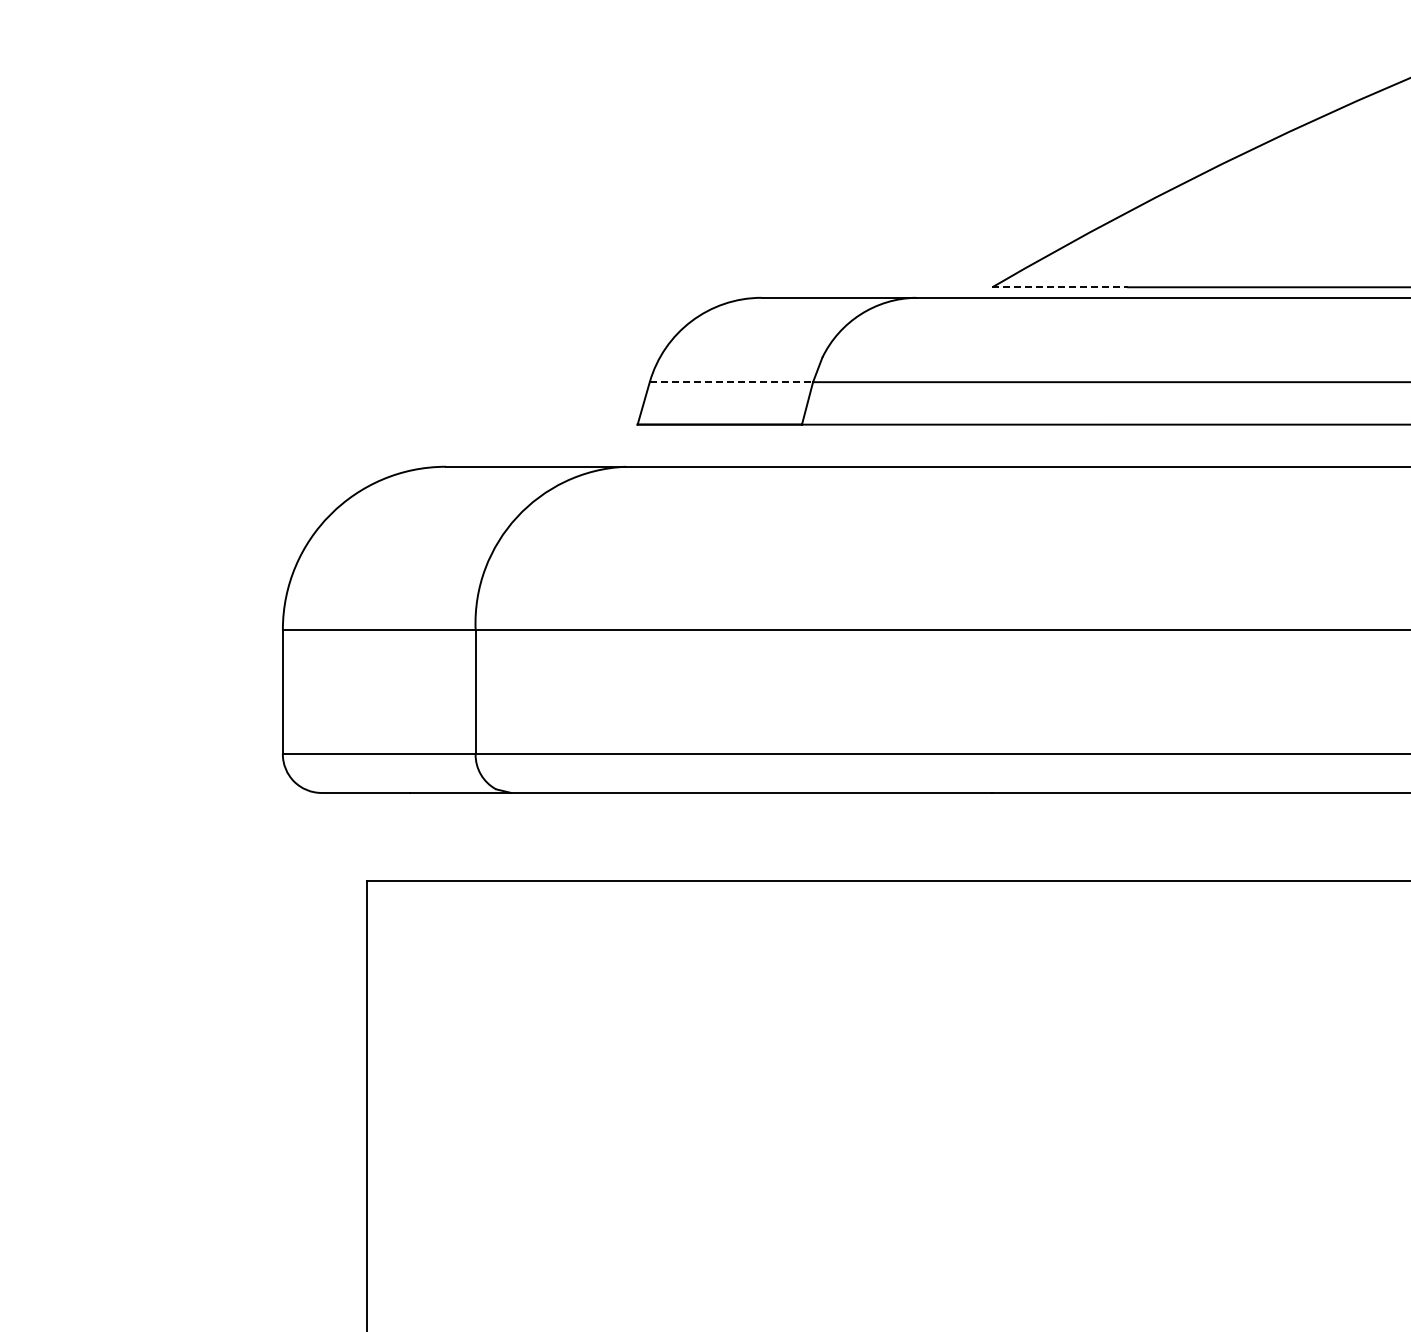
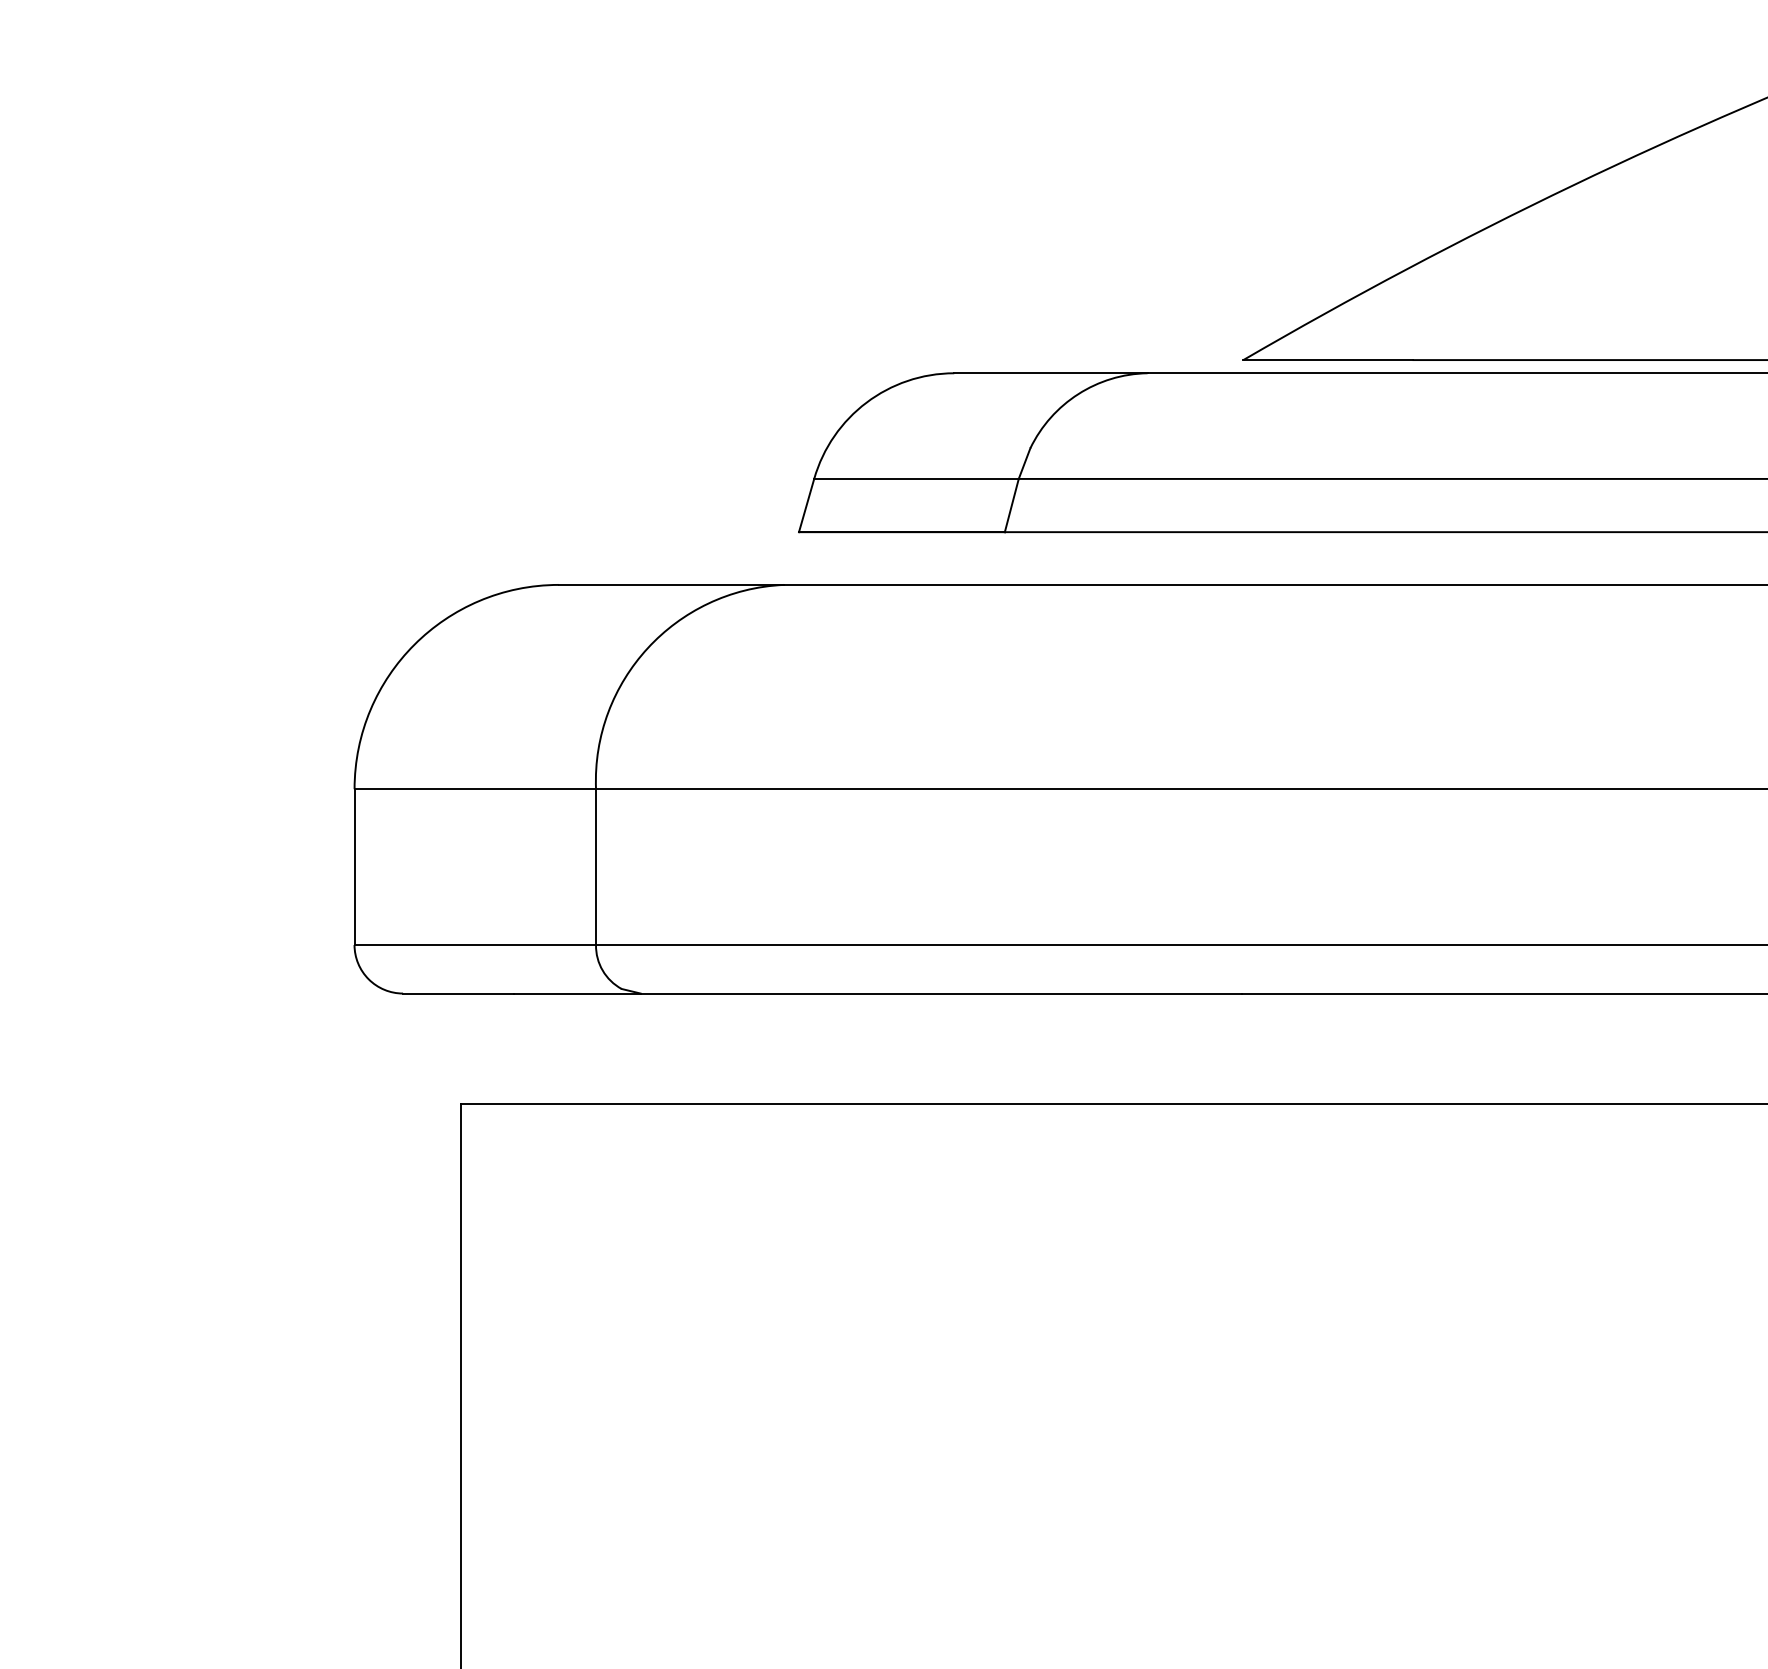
line: (1060, 287) -> (1328, 360), dashed -> solid
line: (731, 382) -> (916, 479), dashed -> solid

